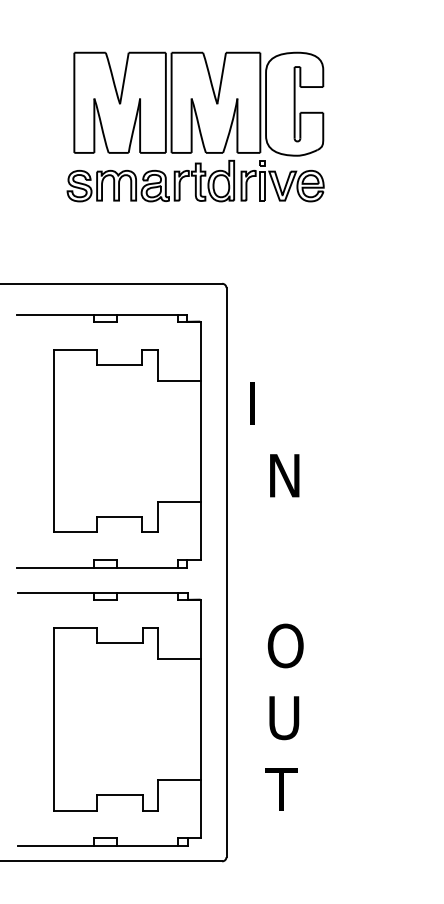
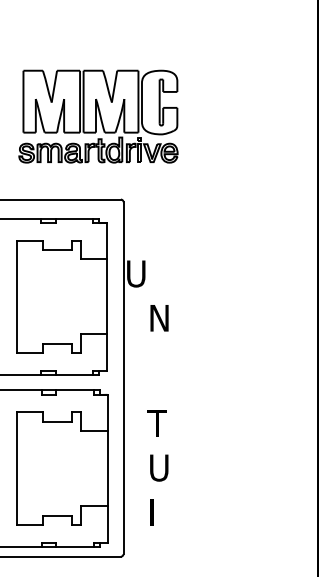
part: (195, 126) -> (98, 116), moved
text: (247, 403) -> (136, 273), I -> U
text: (284, 645) -> (159, 423), O -> T
text: (279, 789) -> (156, 512), T -> I

